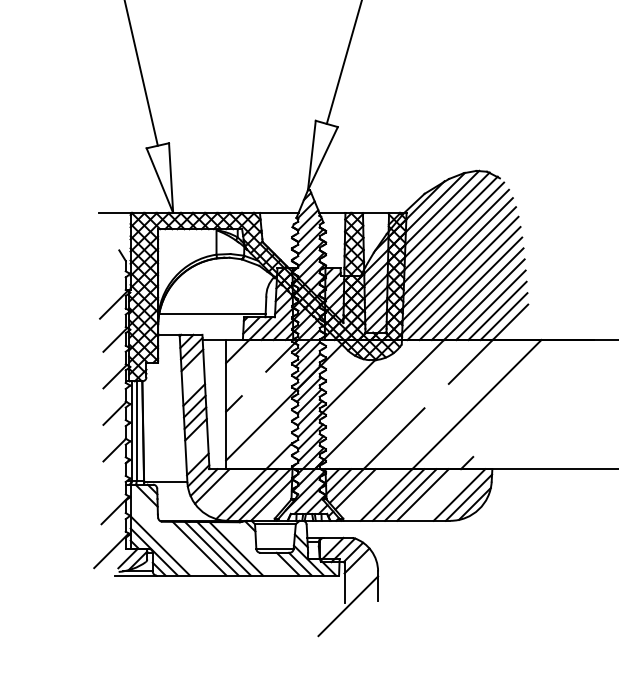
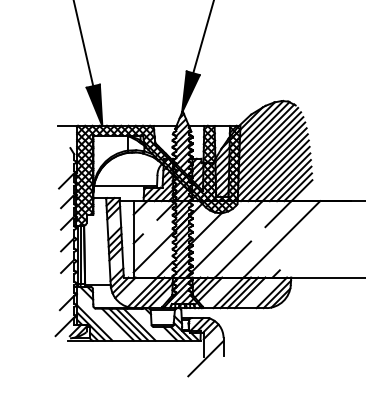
fill: (322, 154) -> (190, 91), added
fill: (159, 176) -> (94, 104), added

